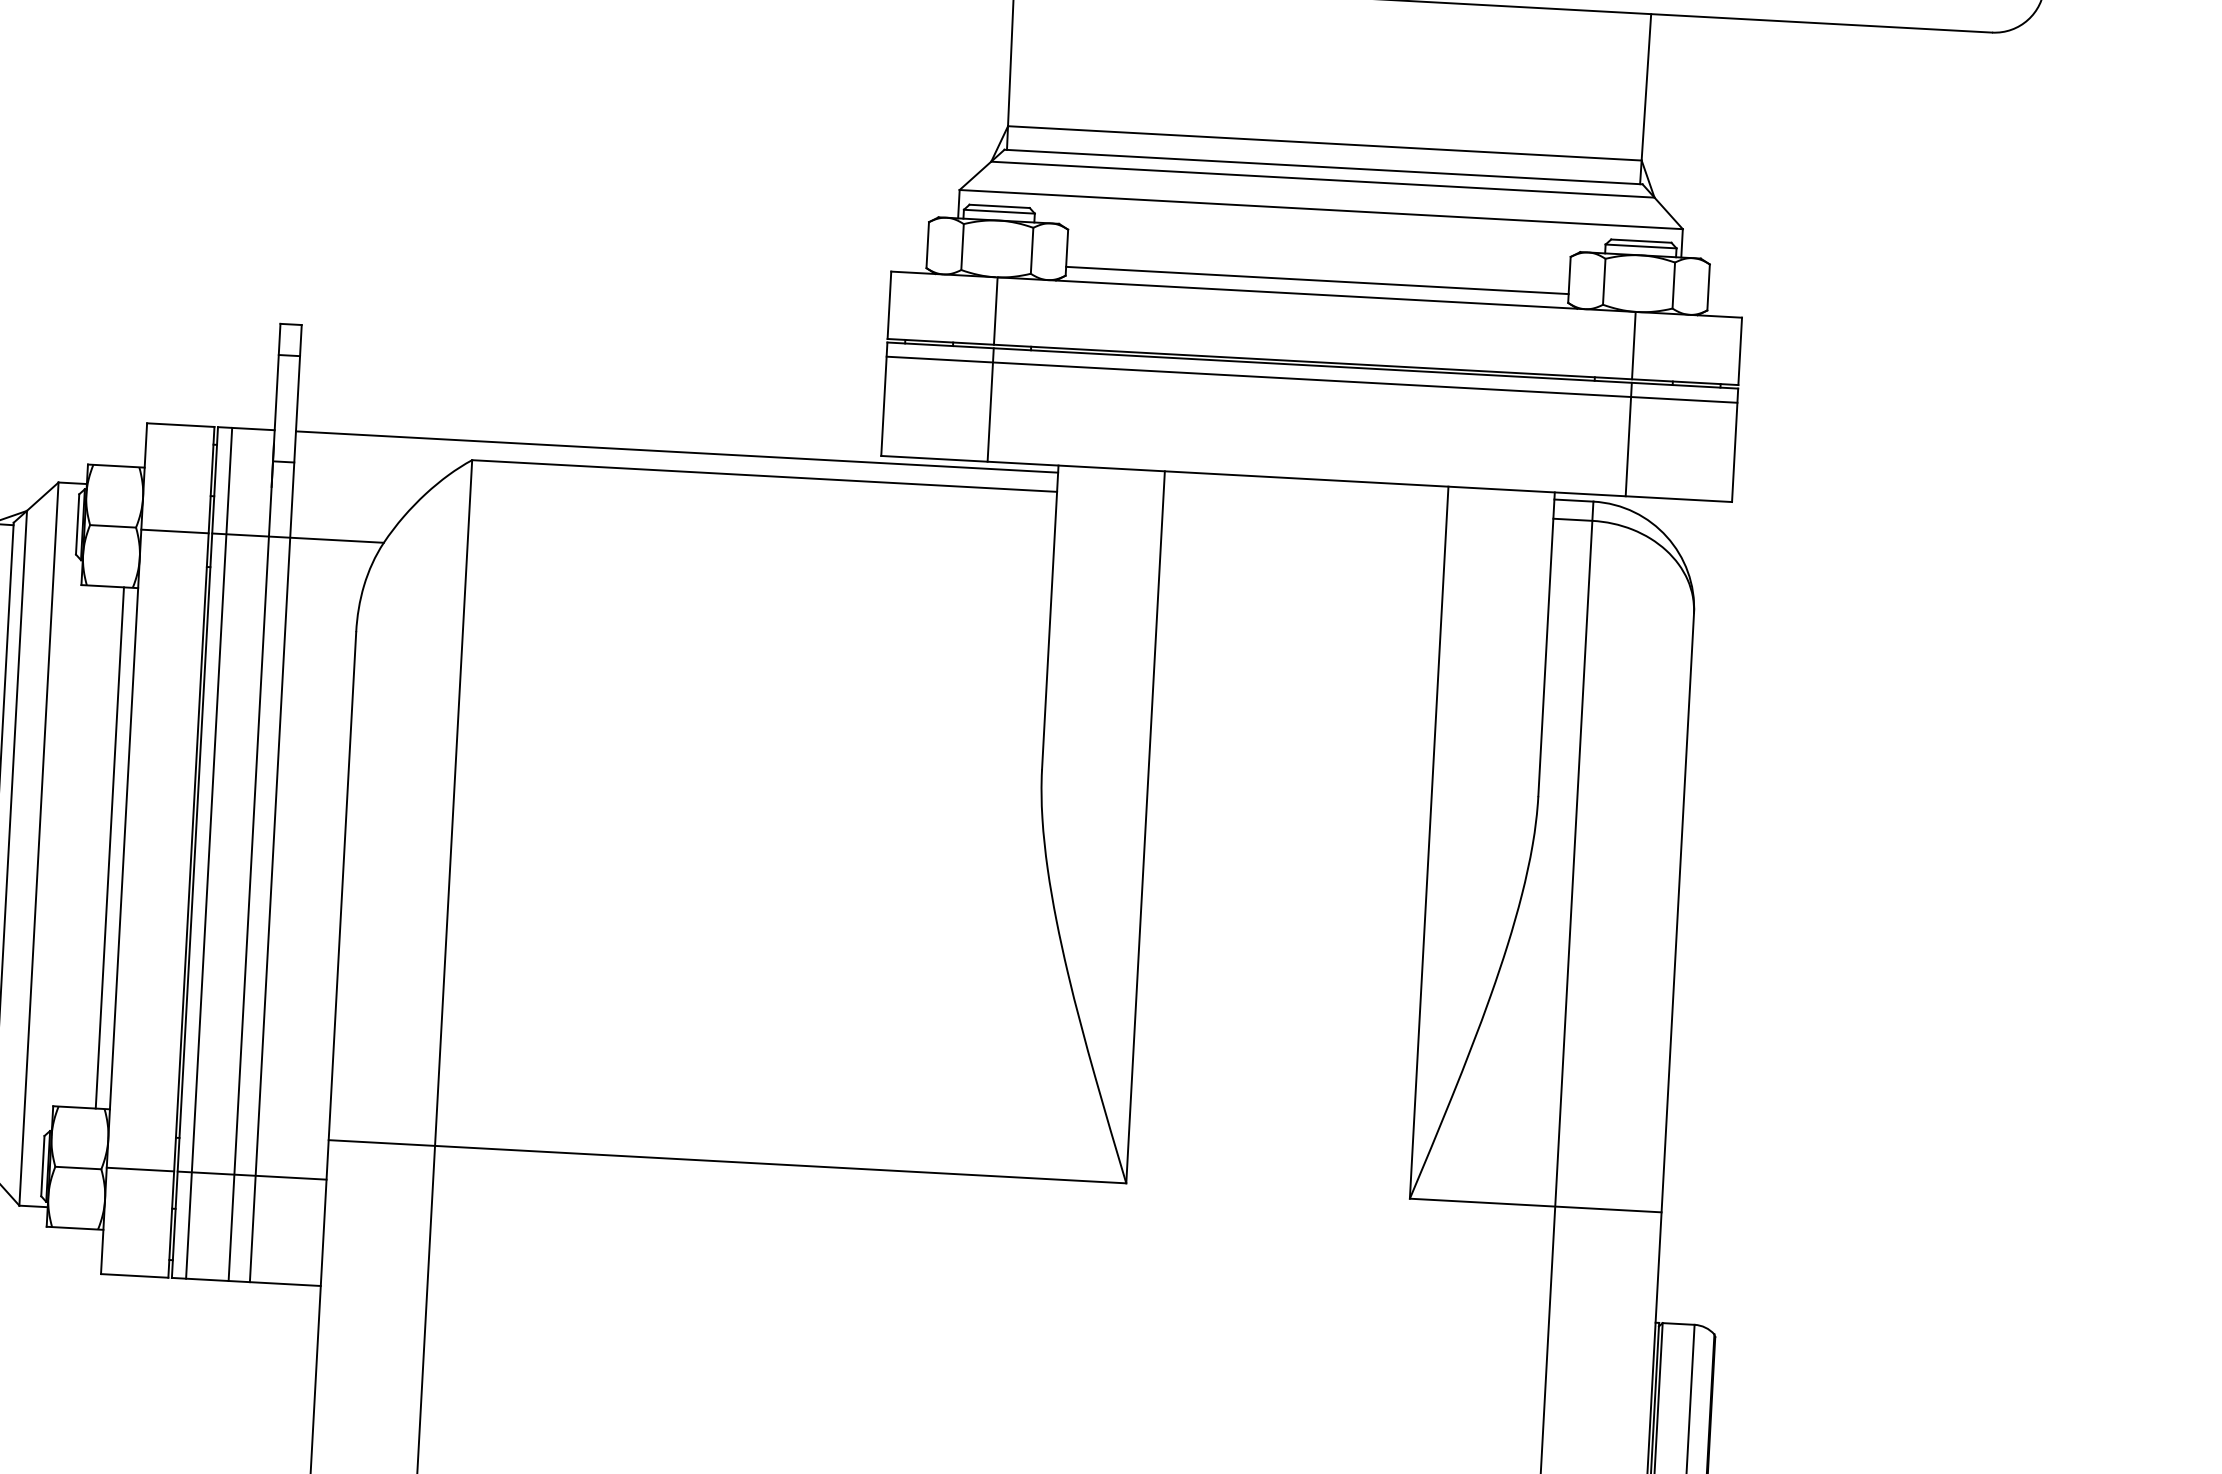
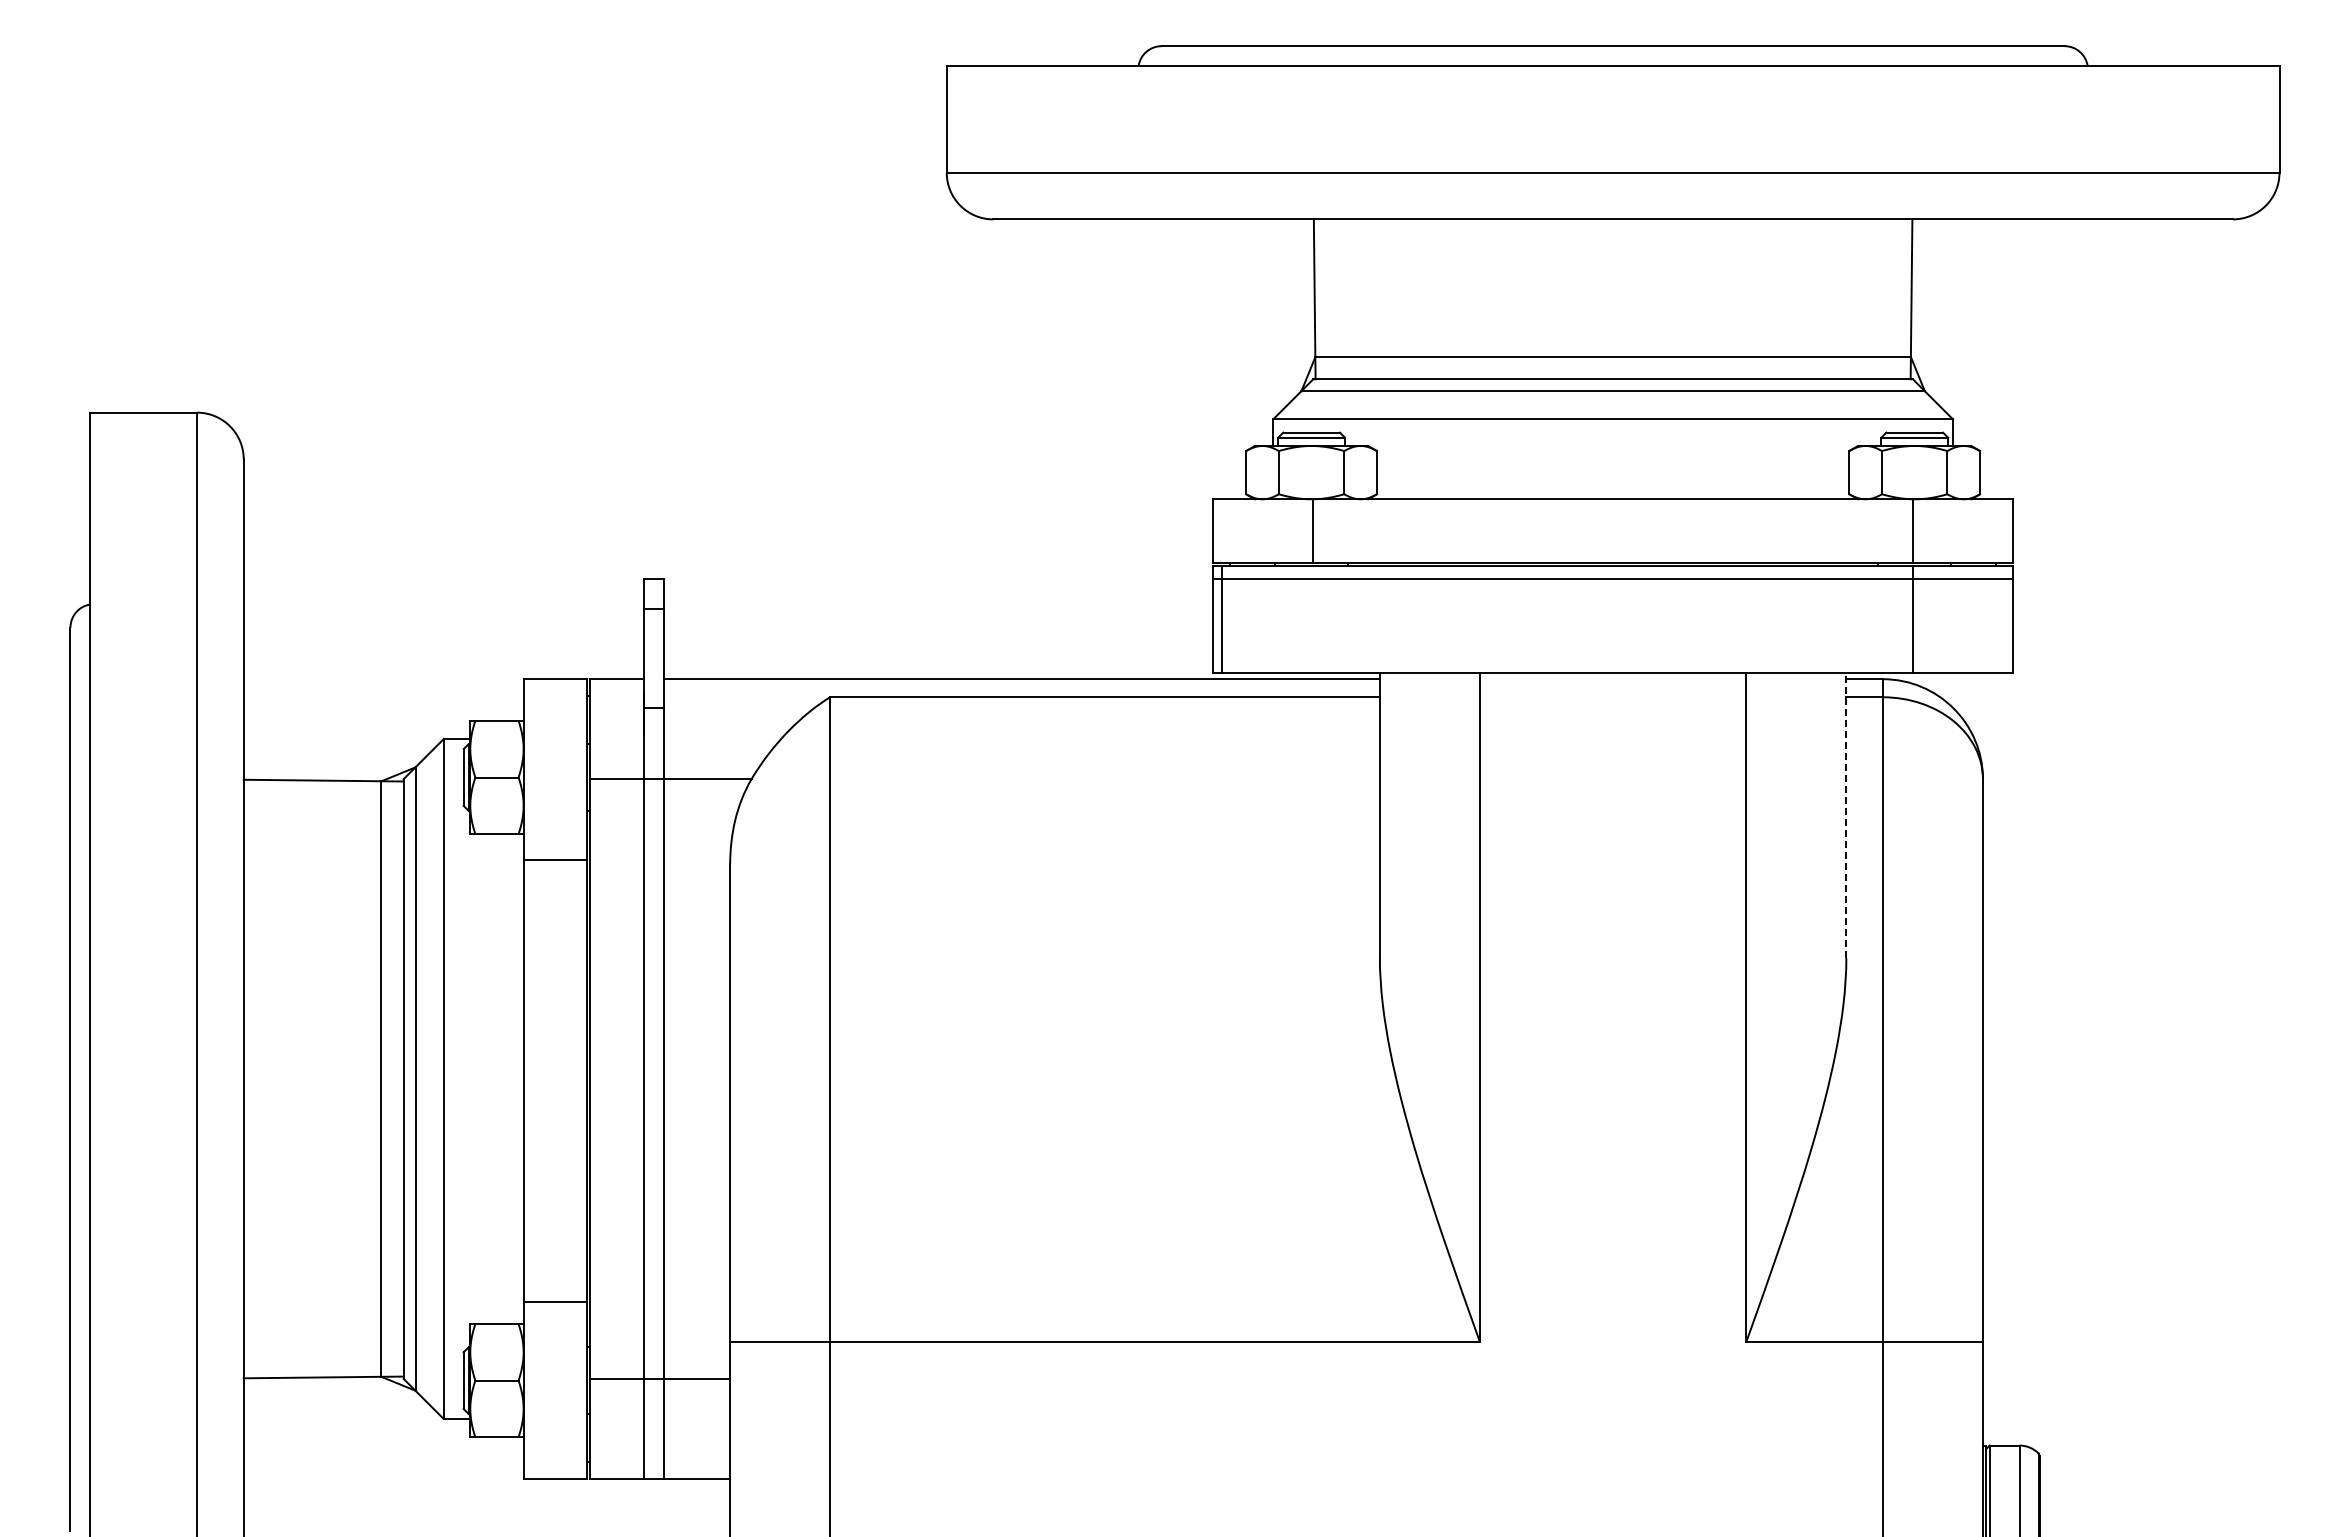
line: (1316, 279) -> (1612, 485), removed
line: (990, 404) -> (1222, 618), moved
line: (174, 531) -> (554, 860), moved
line: (1546, 644) -> (1846, 815), solid -> dashed
line: (110, 848) -> (510, 1079), removed
line: (209, 852) -> (603, 1078), removed
line: (139, 1169) -> (554, 1301), moved

